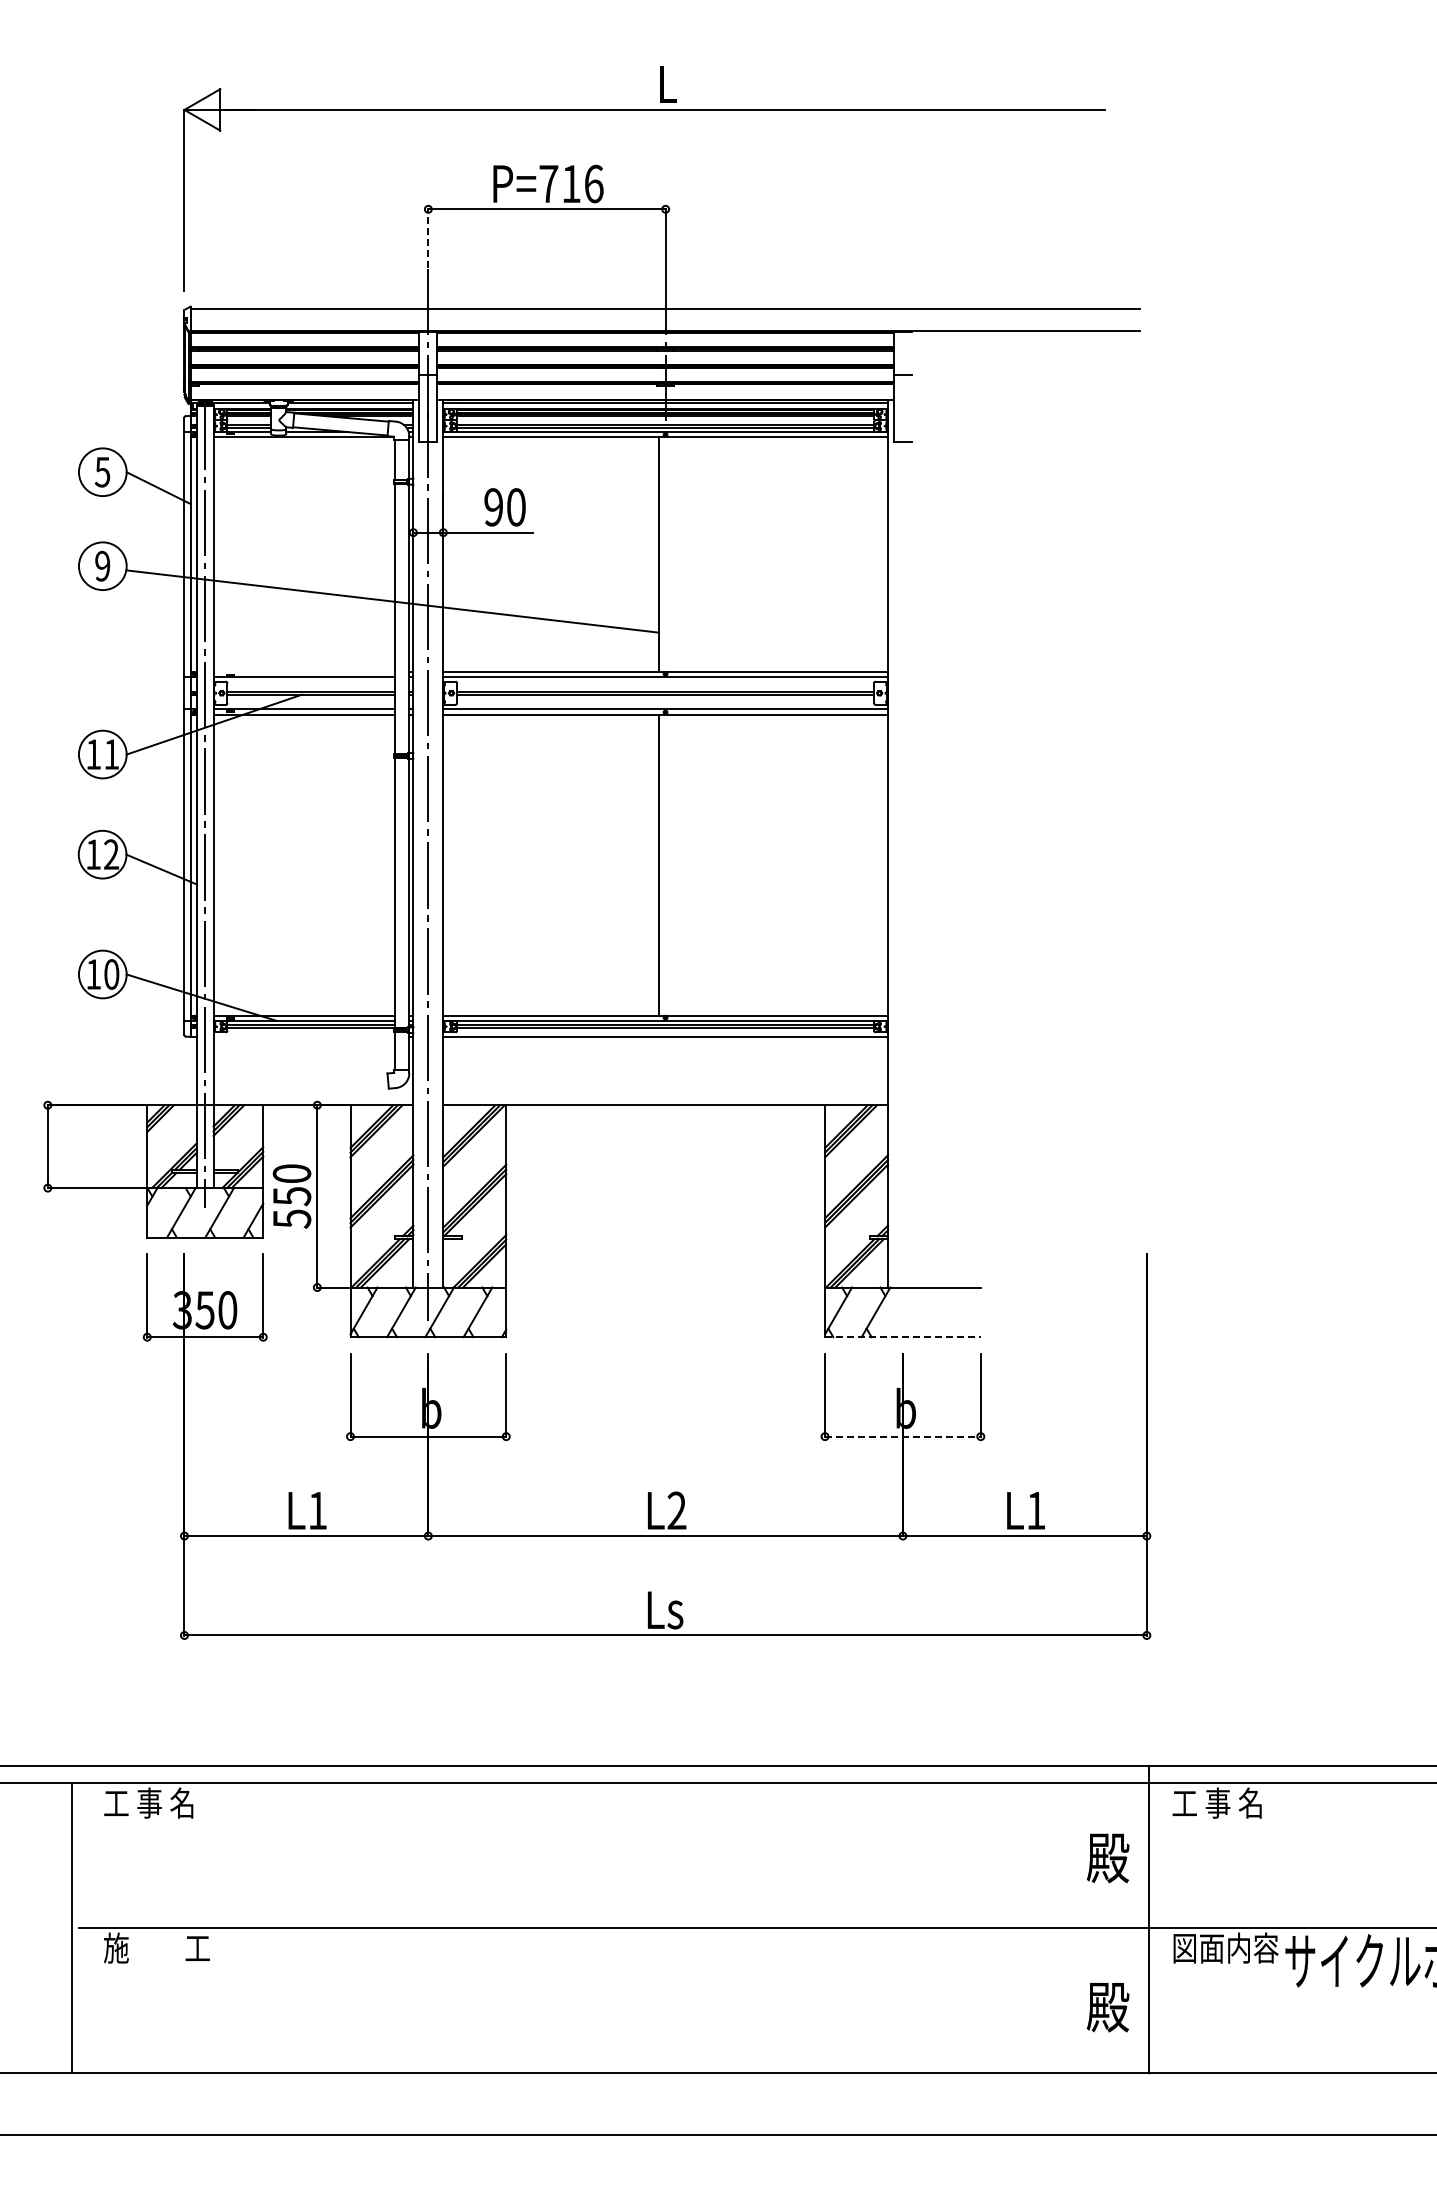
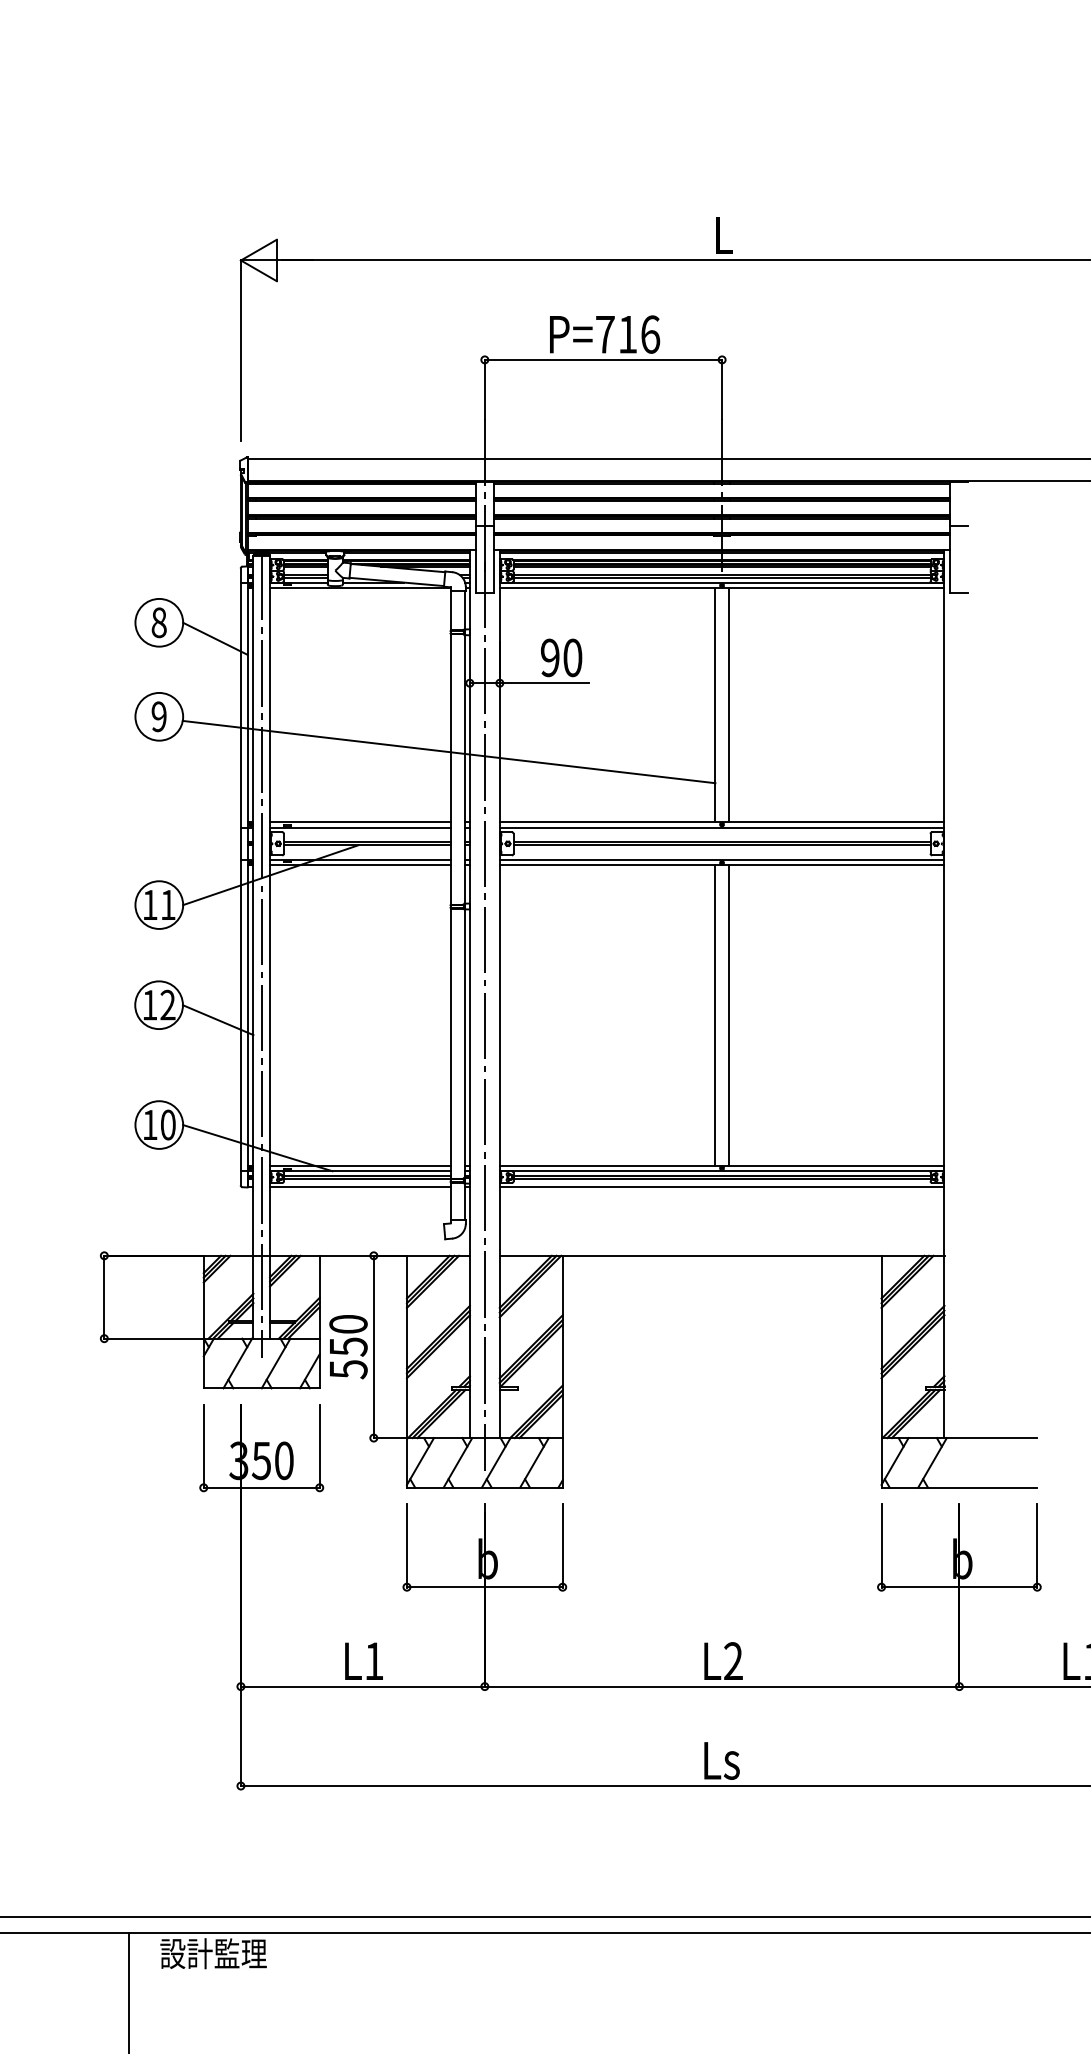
line: (428, 238) -> (484, 389), dashed -> solid
text: (102, 472) -> (158, 623), 5 -> 8
line: (672, 554) -> (728, 705), added
line: (303, 671) -> (359, 822), added
line: (672, 864) -> (728, 1015), added
line: (303, 1036) -> (359, 1187), added
line: (902, 1337) -> (958, 1488), dashed -> solid
line: (902, 1436) -> (958, 1587), dashed -> solid
text: (156, 1802) -> (212, 1953), 工 事 名 -> 設計監理

